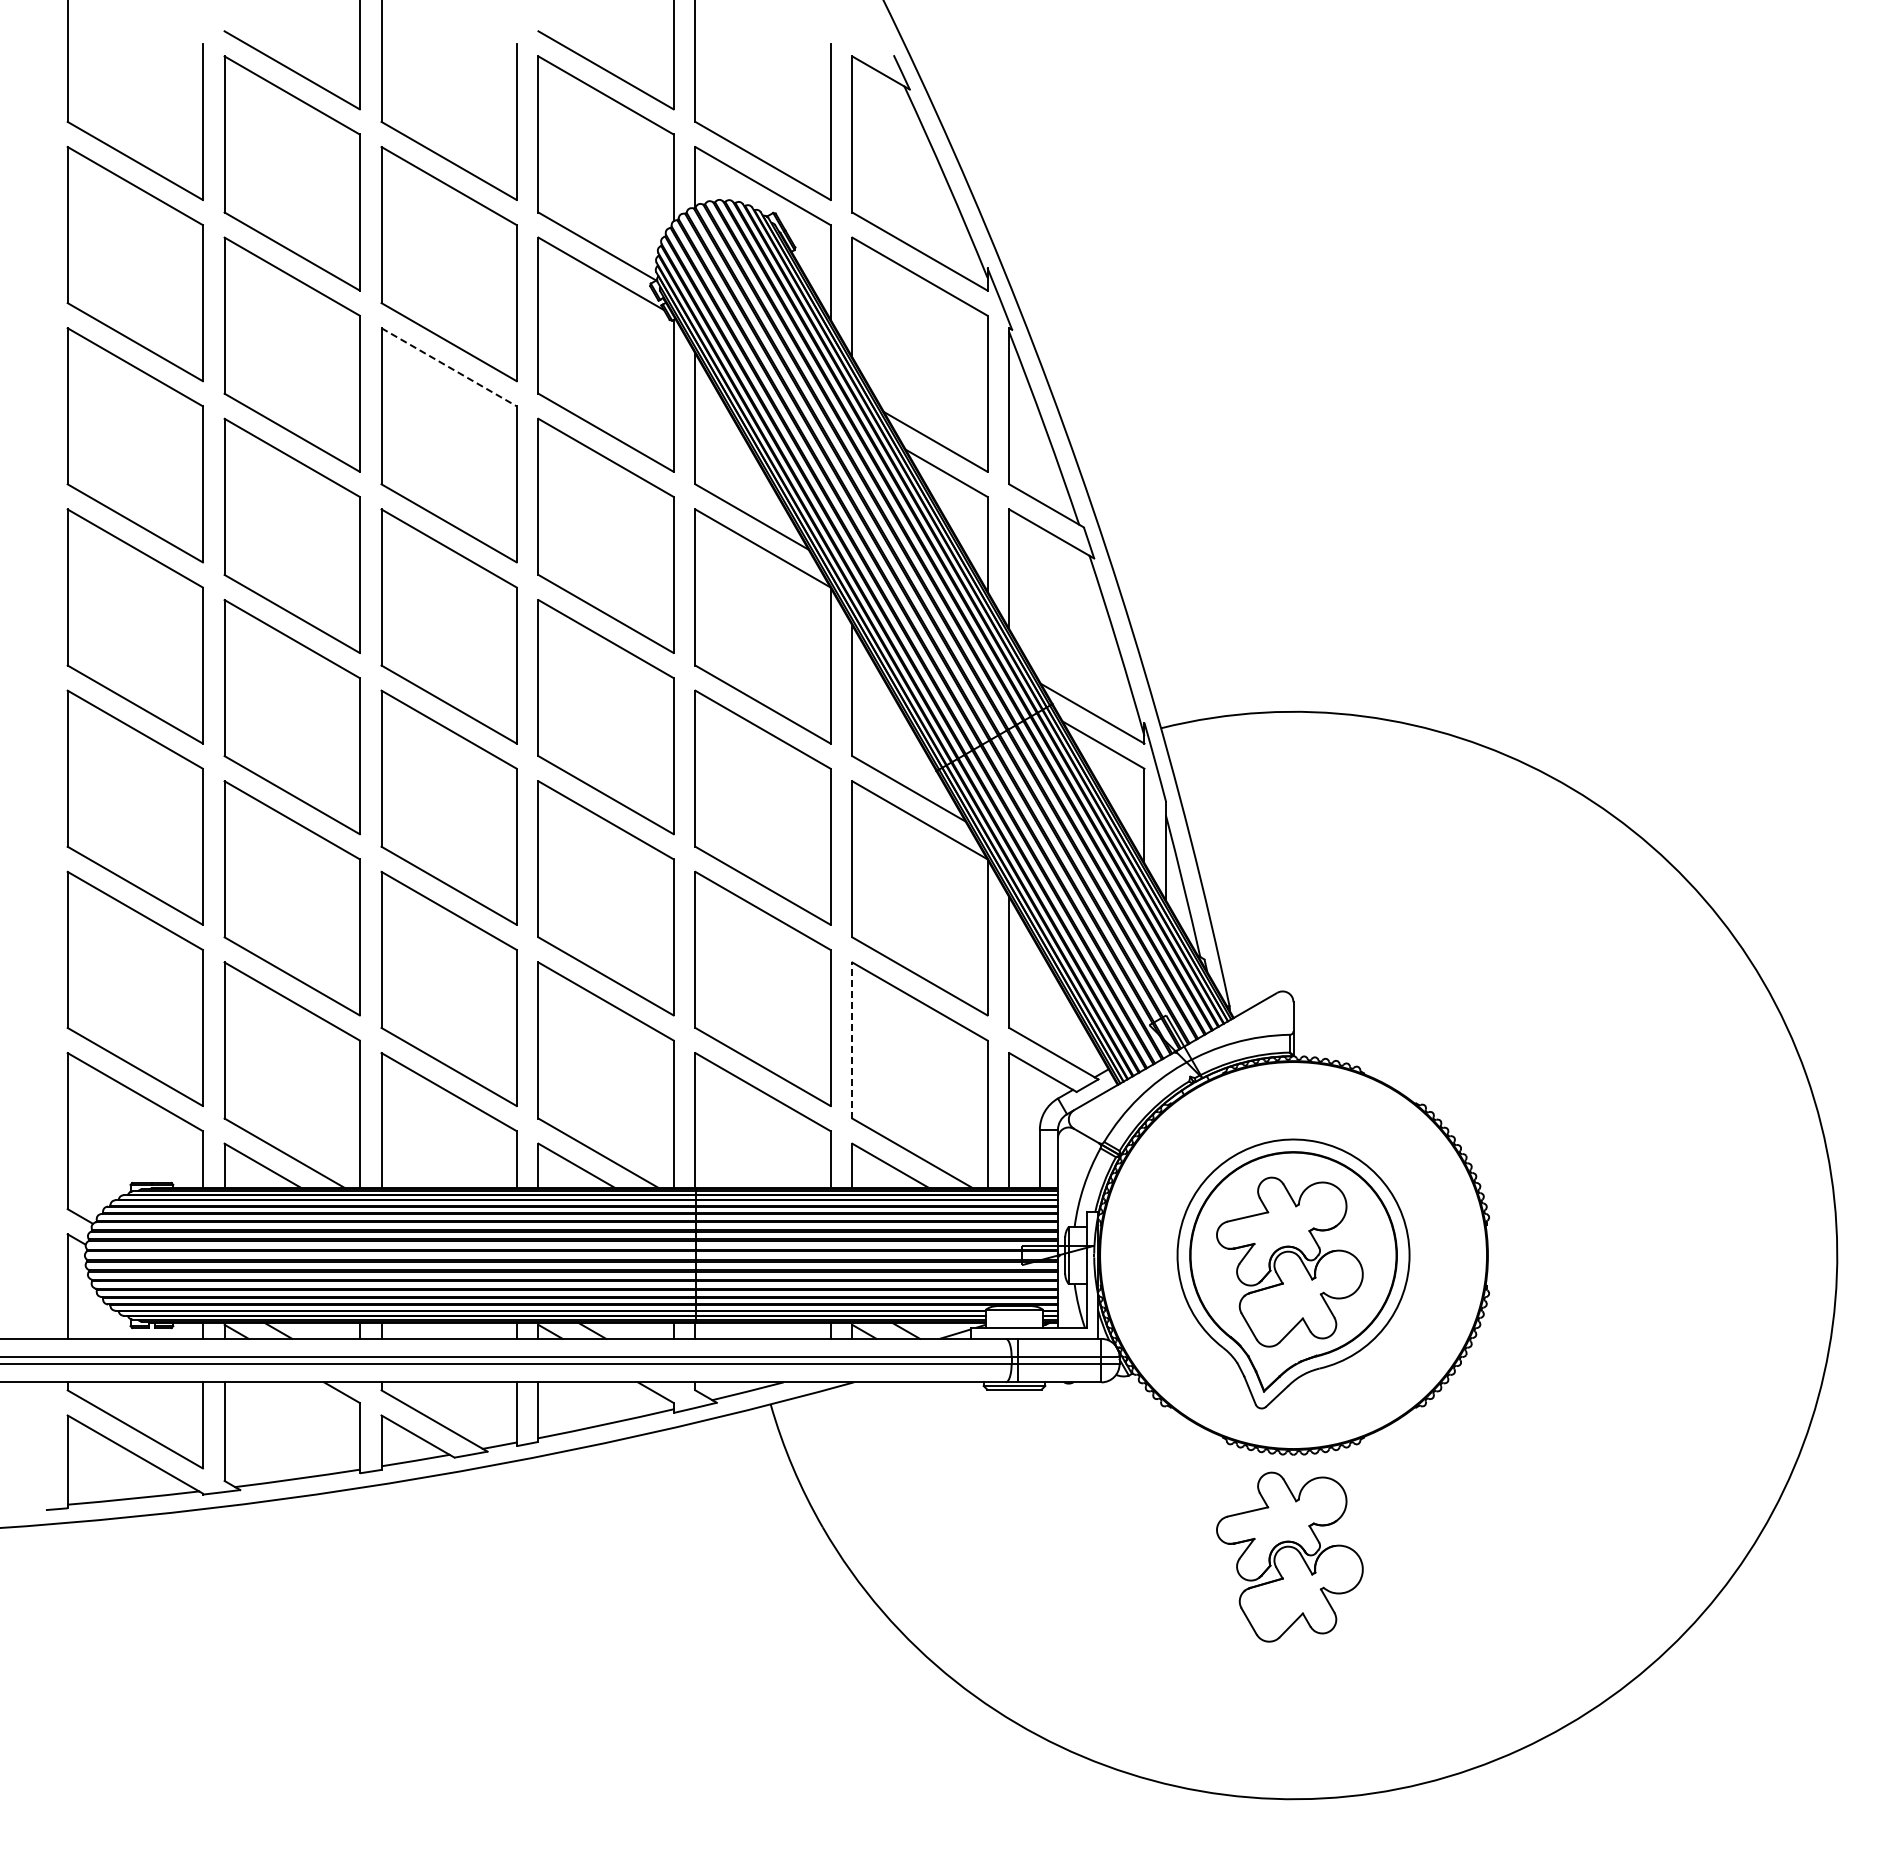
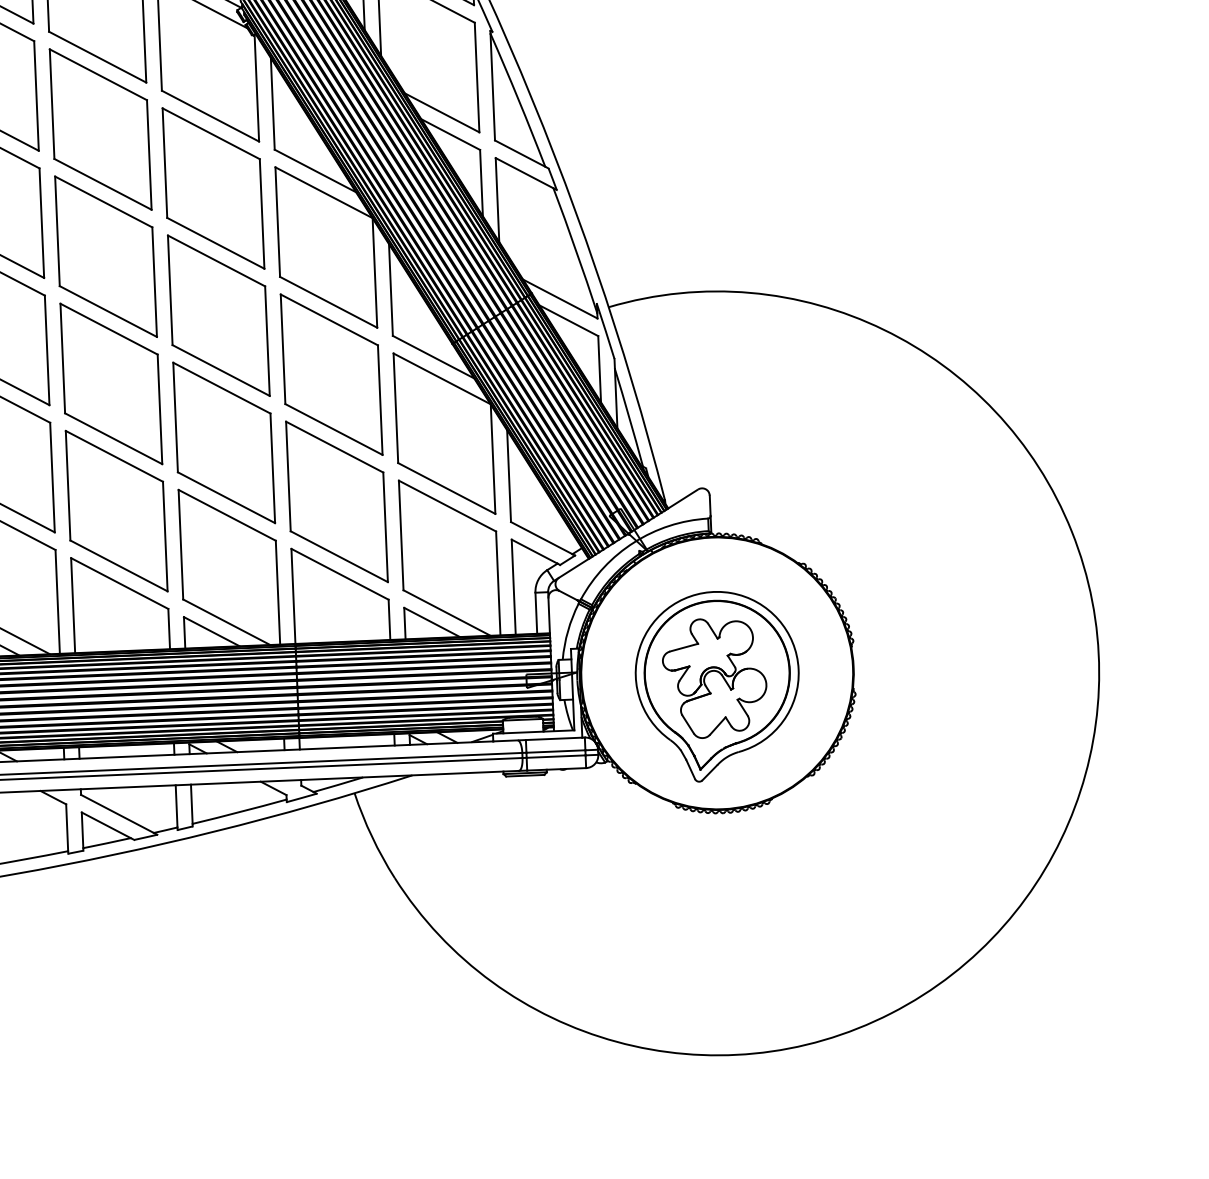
line: (449, 367) -> (98, 74), dashed -> solid
line: (852, 1040) -> (401, 535), dashed -> solid
part: (1289, 1556) -> (723, 884), removed

